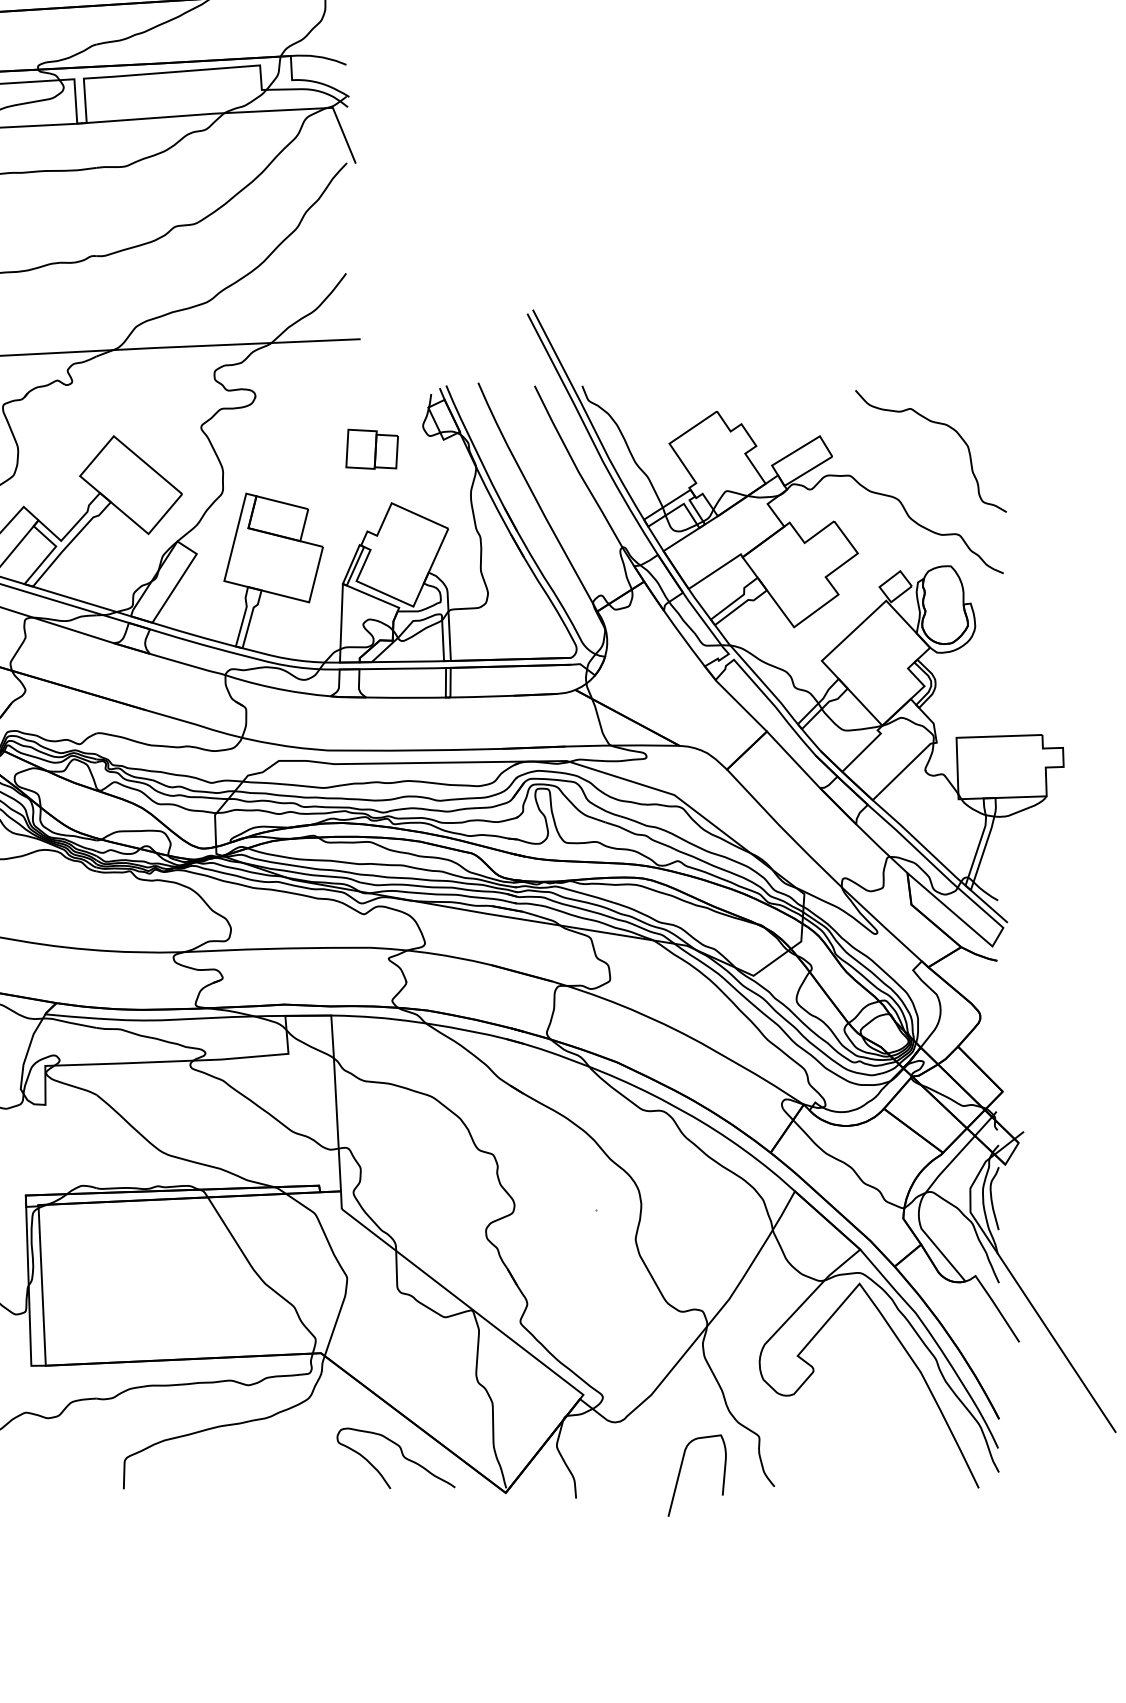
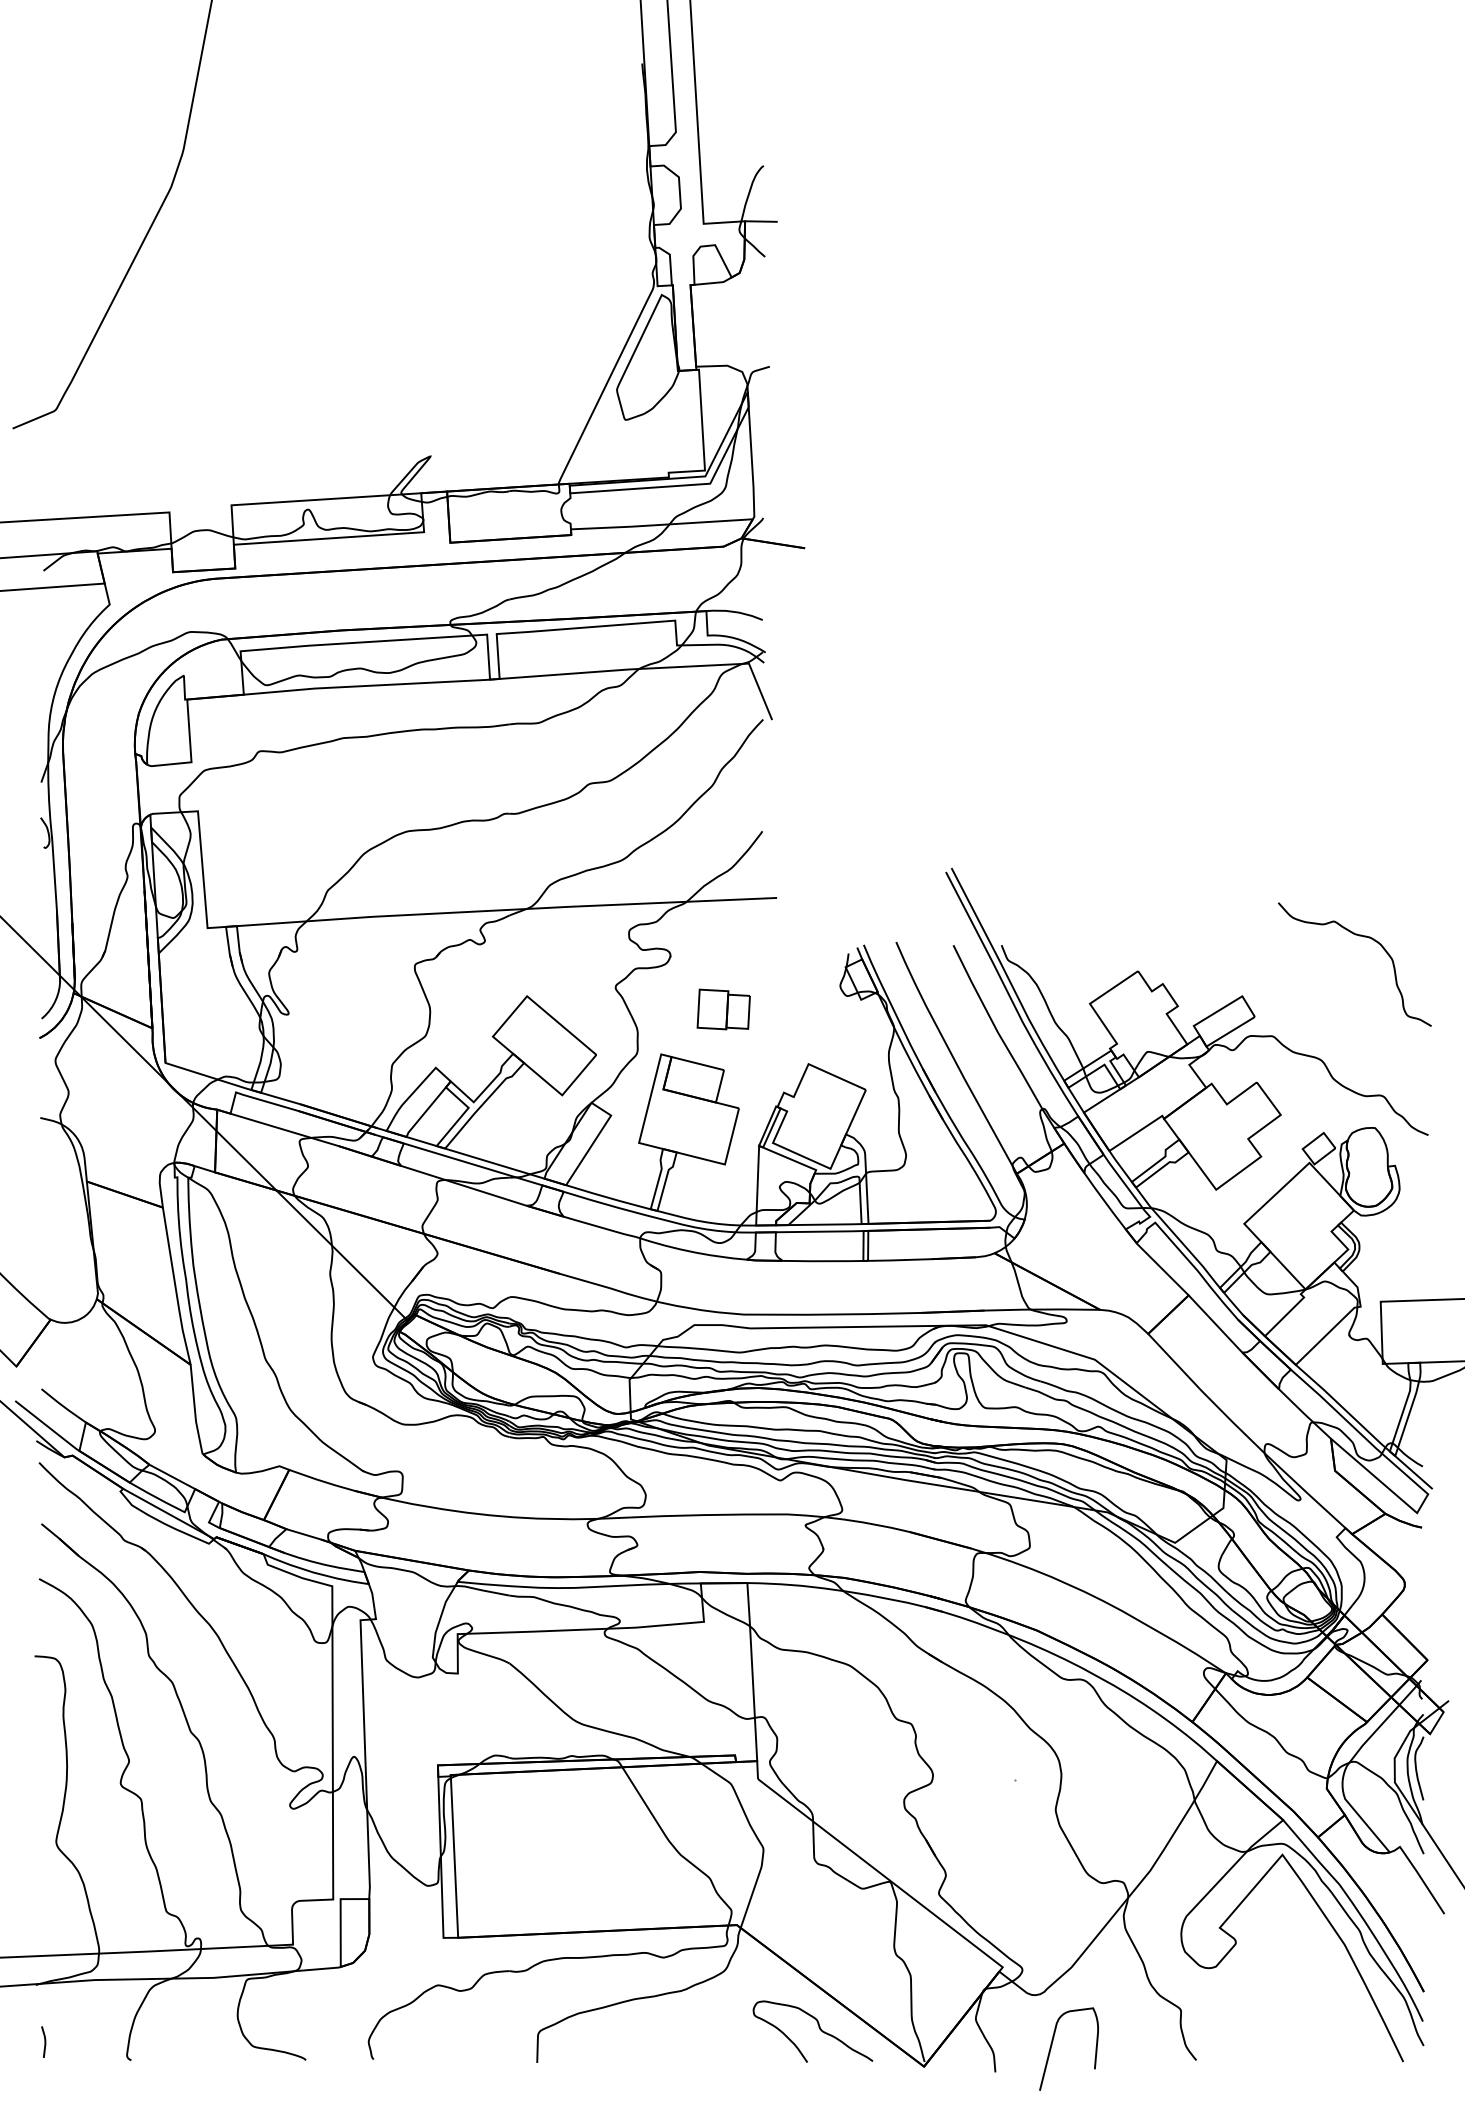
curve: (935, 423) -> (1359, 936), moved
part: (371, 449) -> (723, 1009), moved
curve: (680, 1472) -> (1052, 2045), moved

